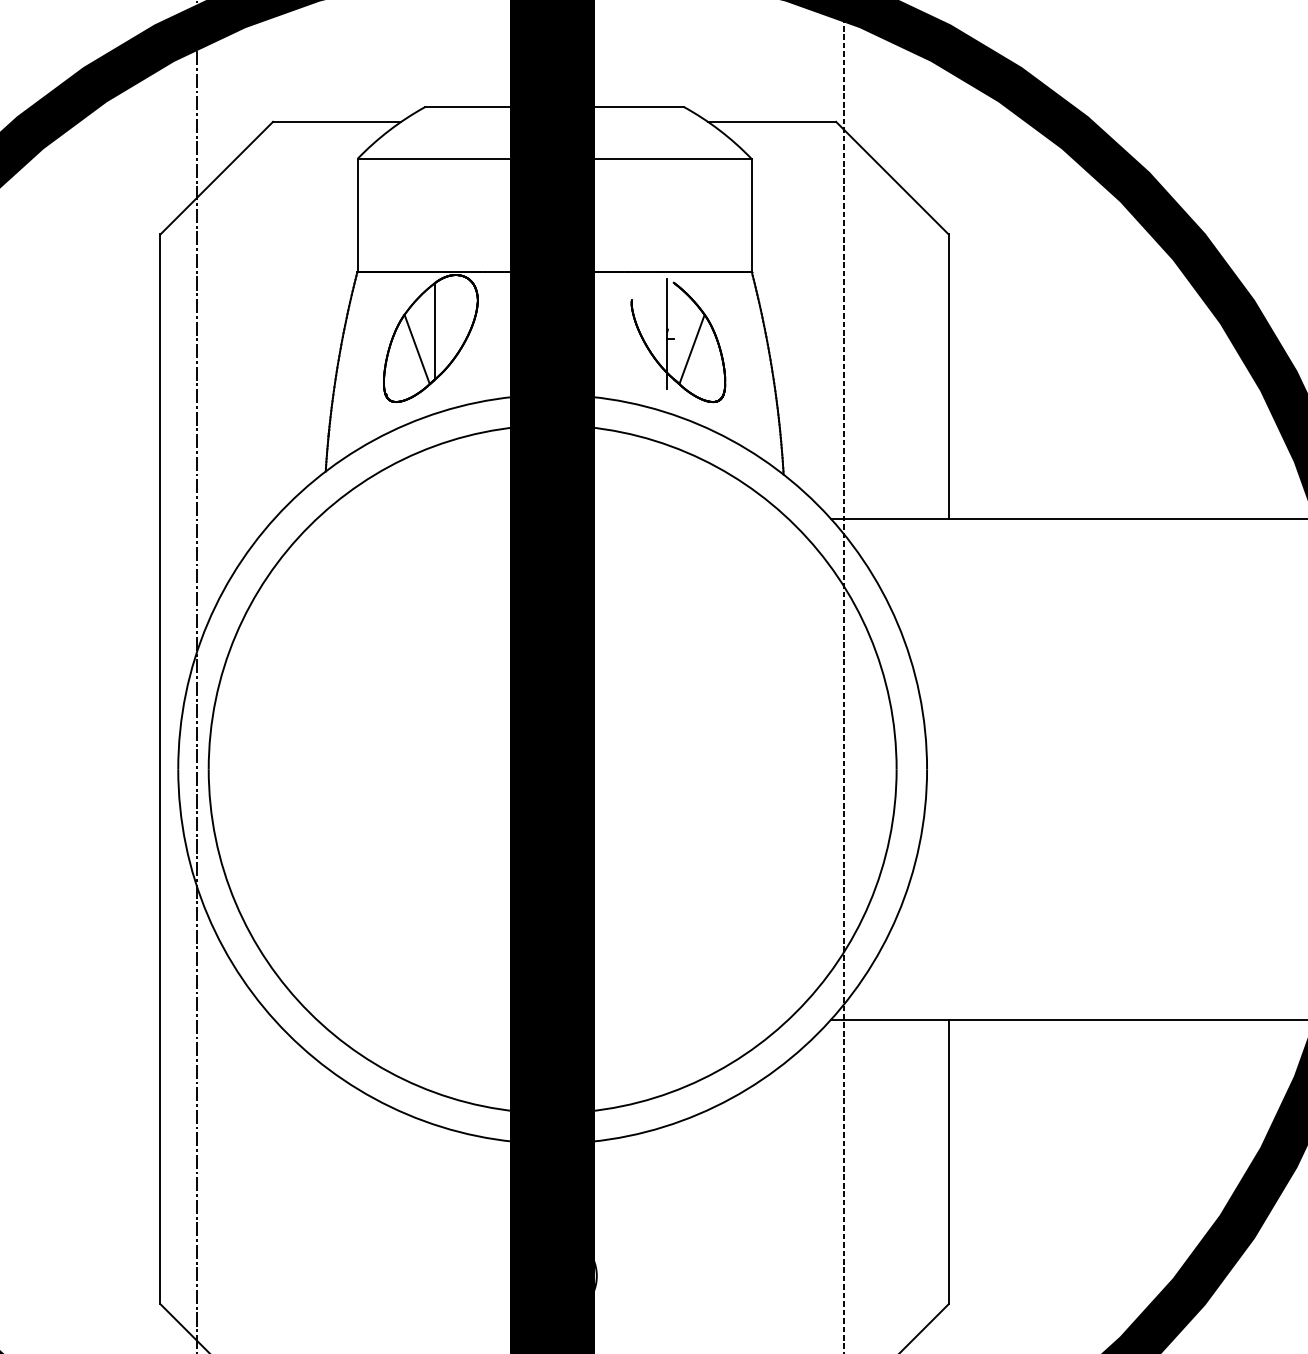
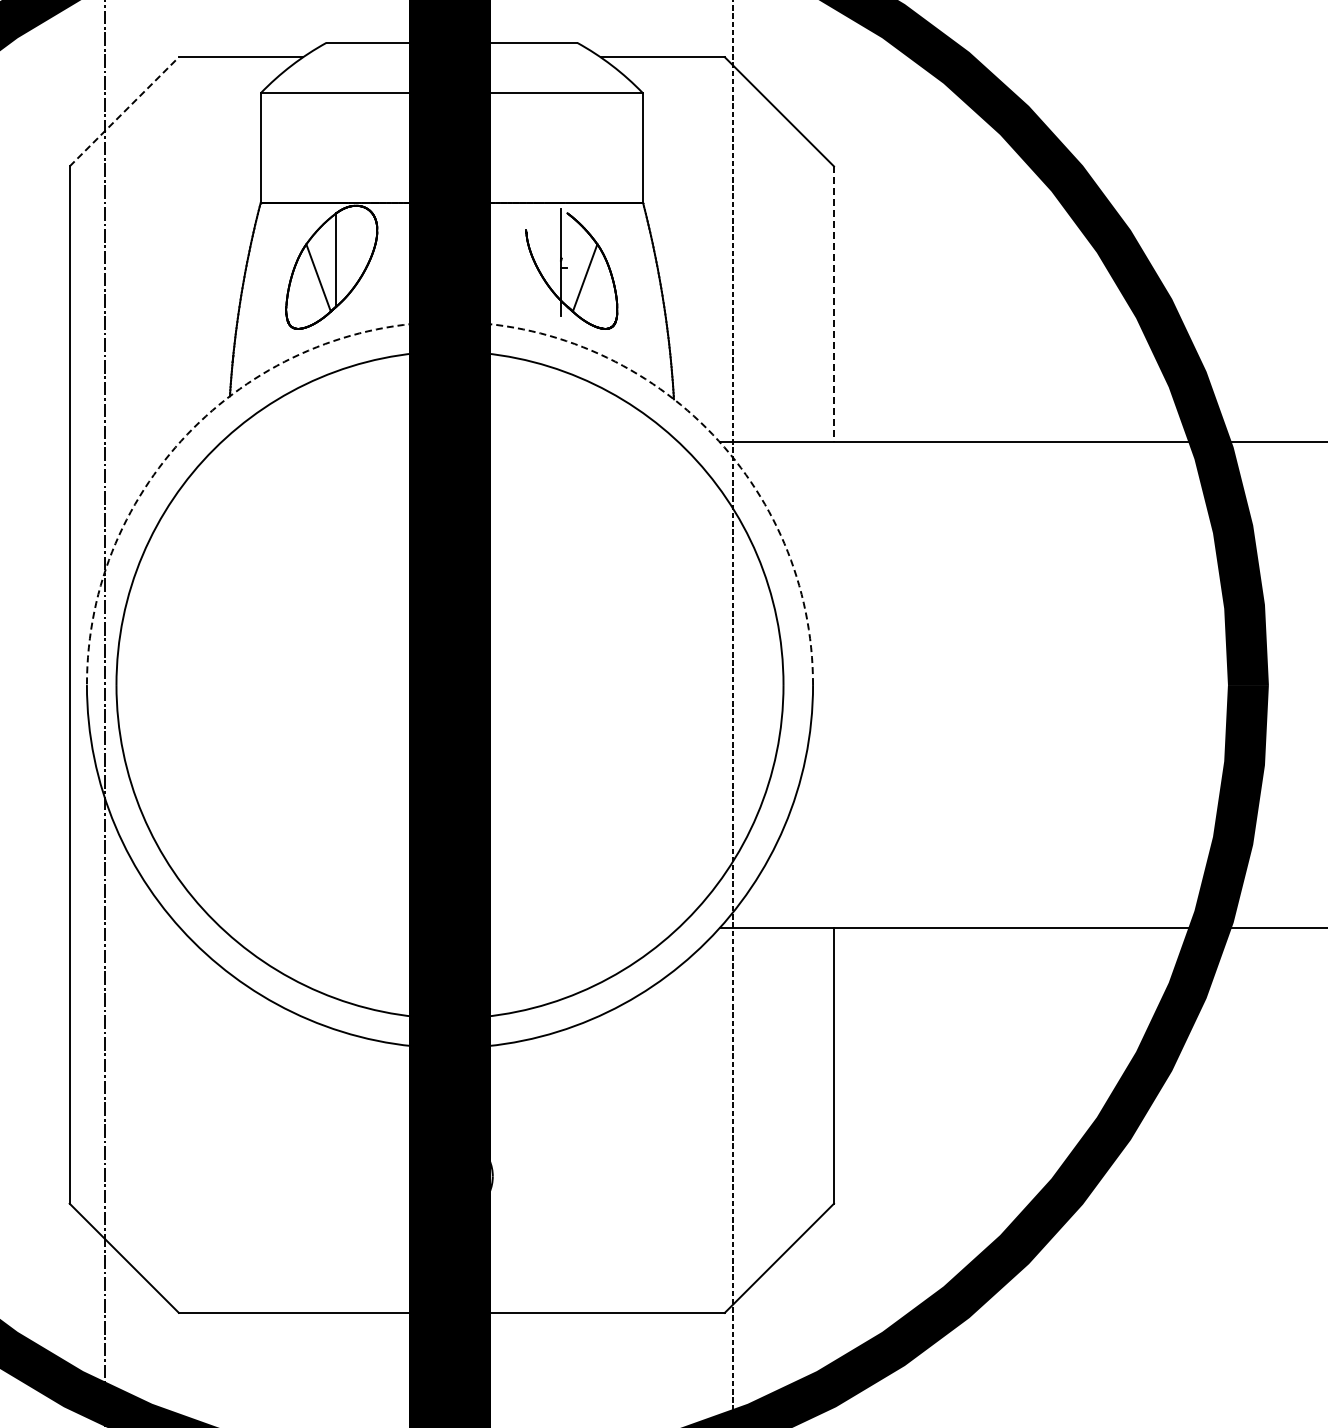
line: (216, 177) -> (124, 111), solid -> dashed
line: (949, 376) -> (834, 304), solid -> dashed
arc: (553, 395) -> (450, 322), solid -> dashed

